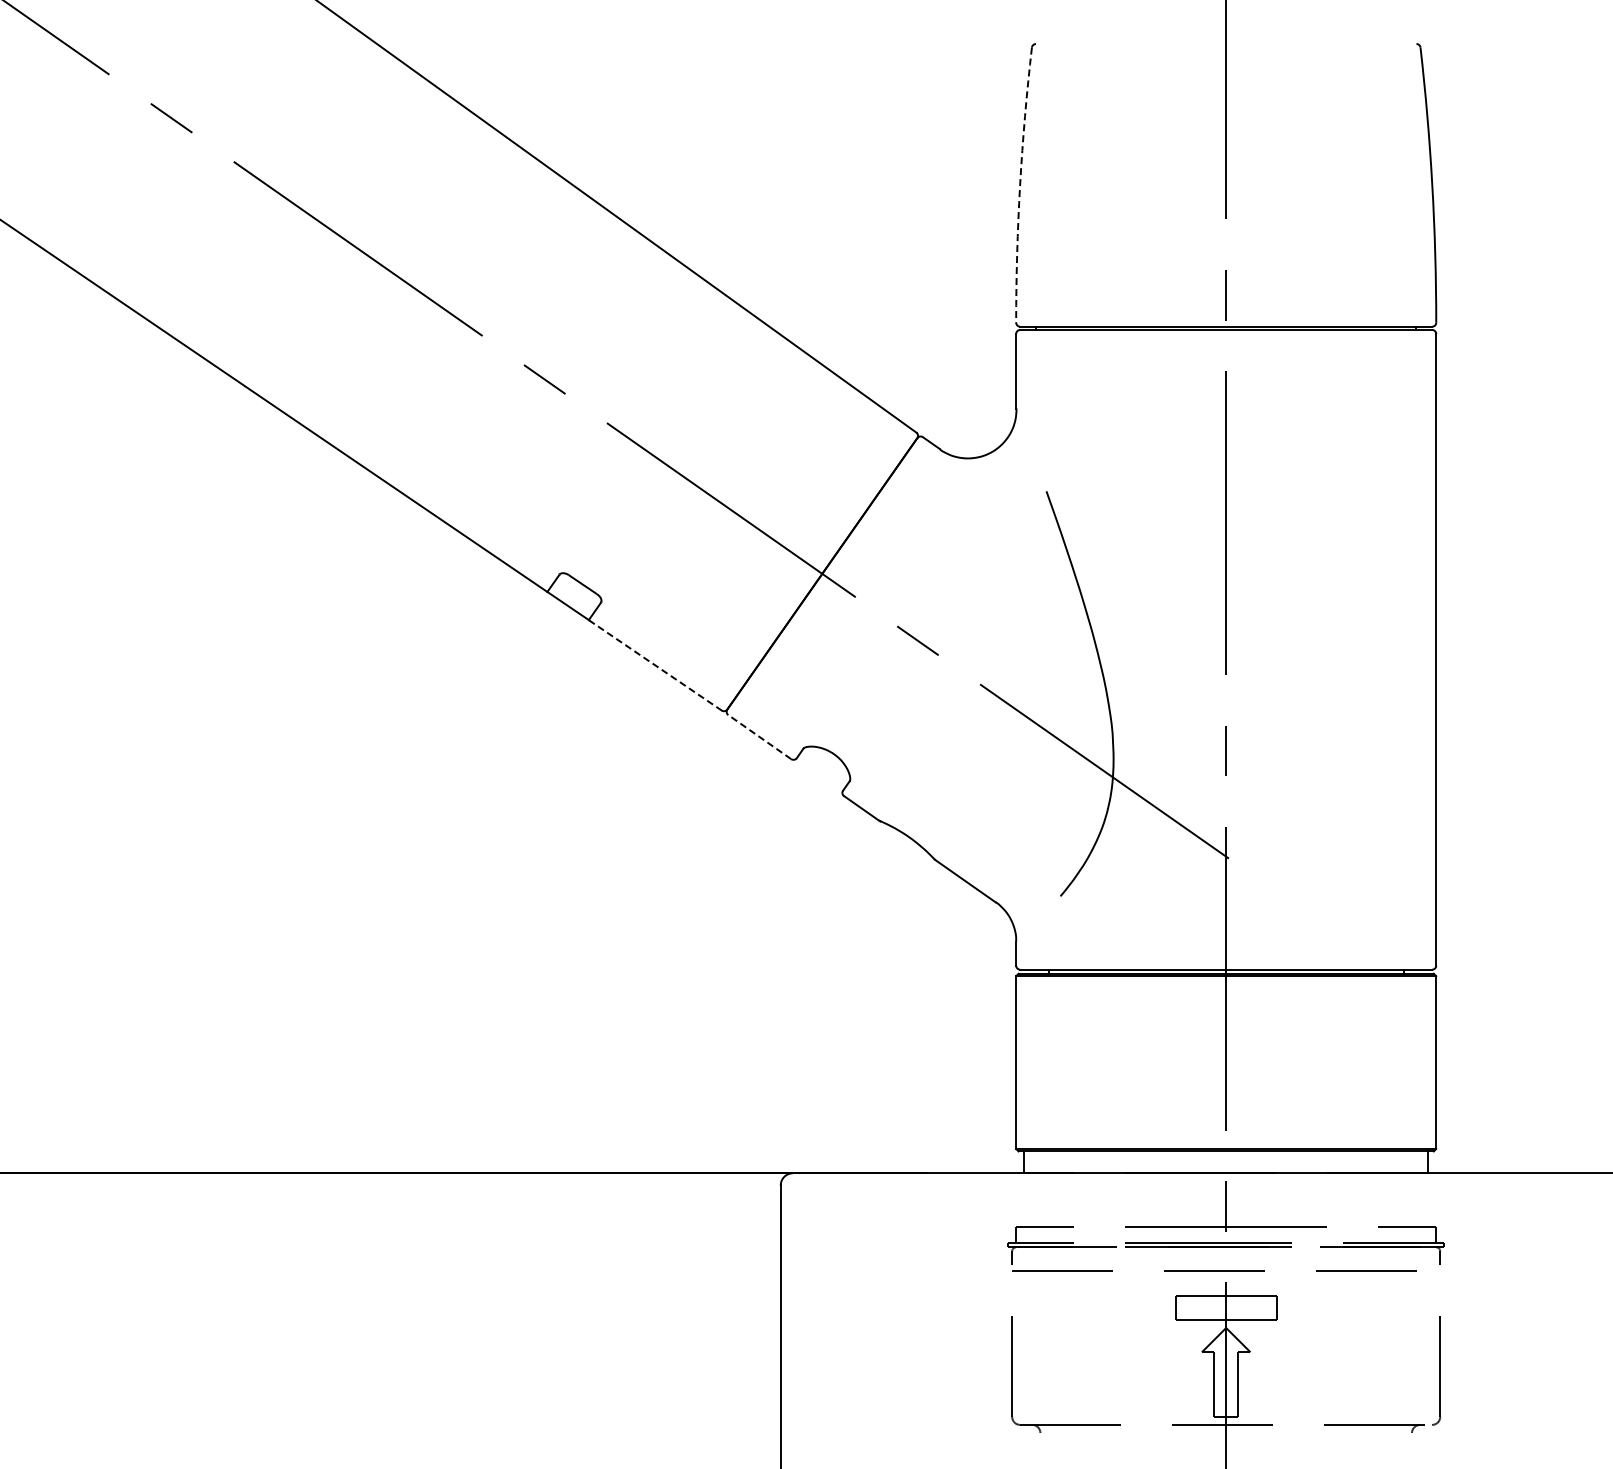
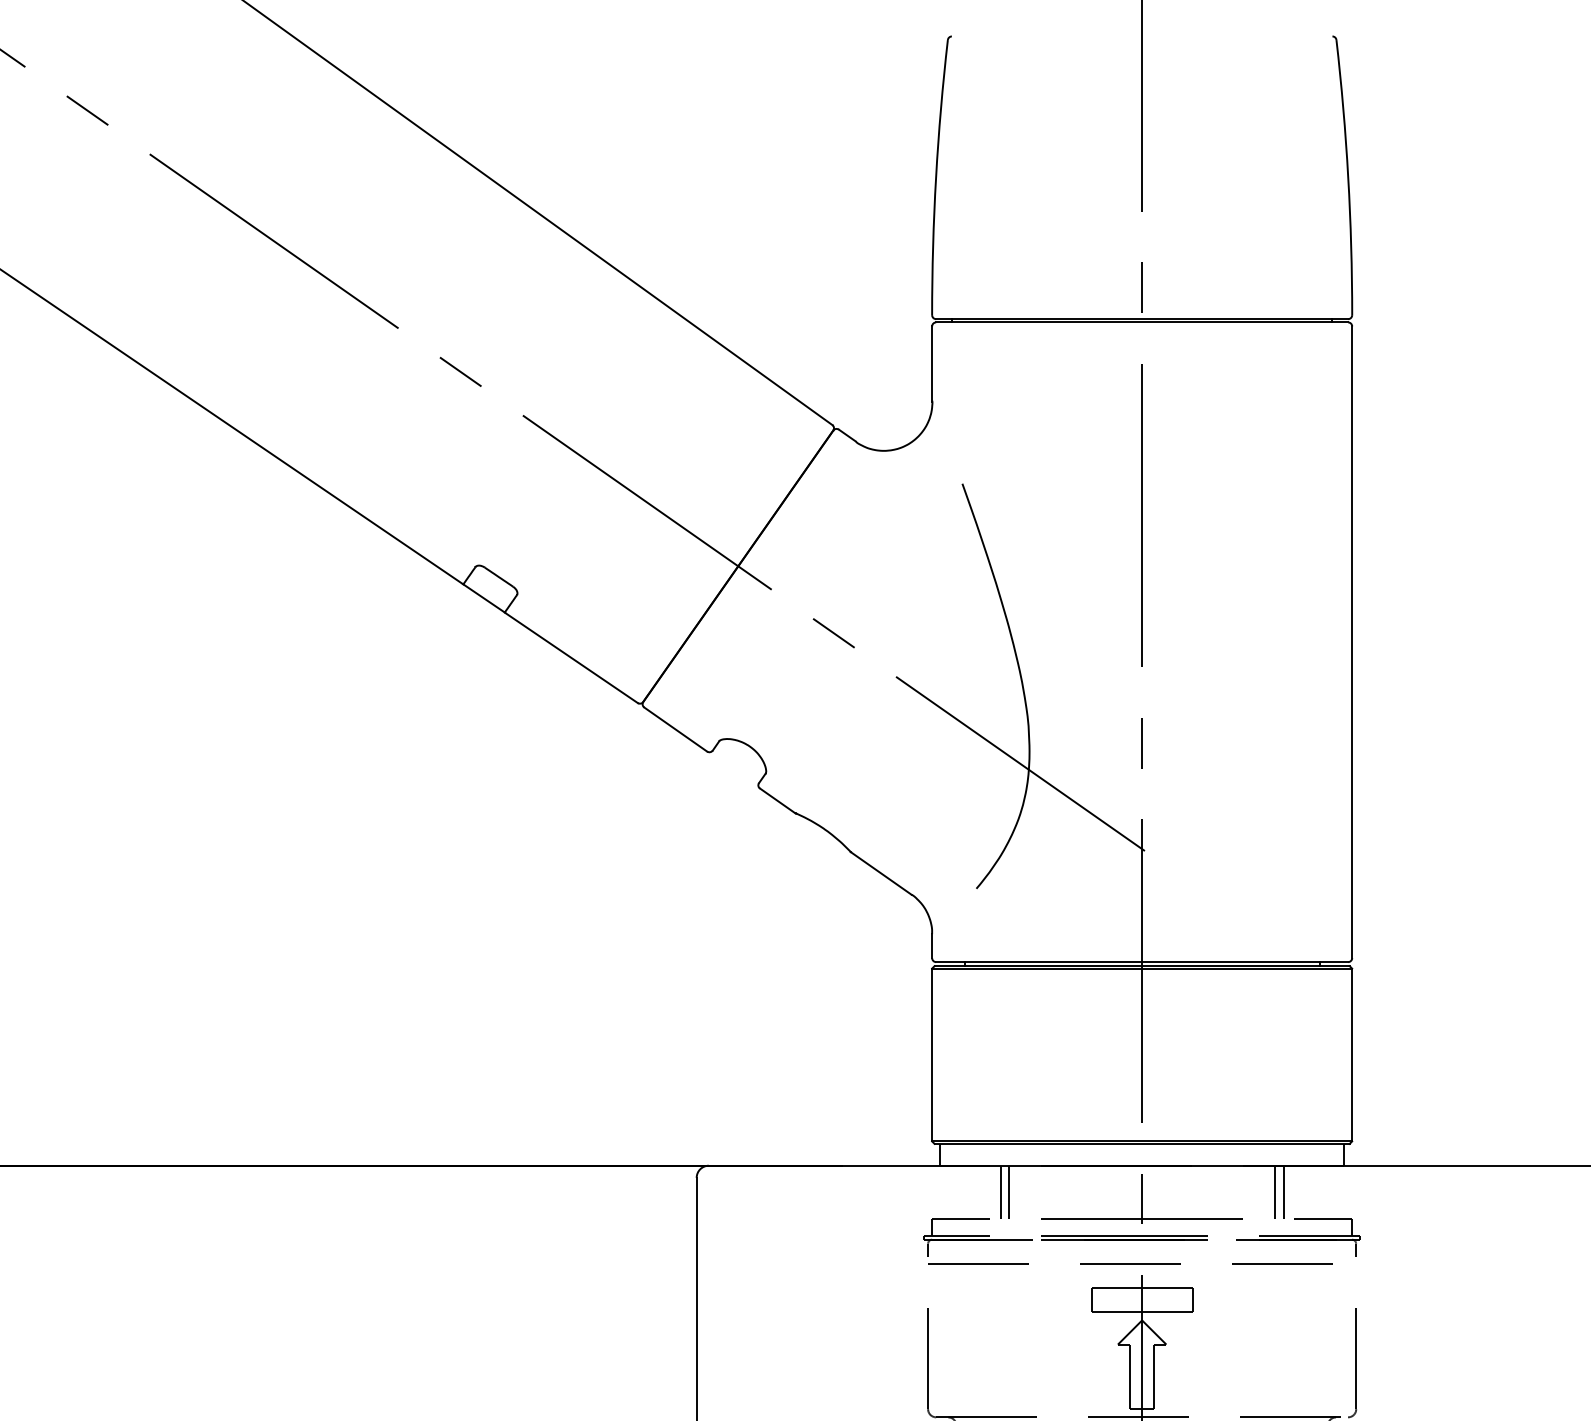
arc: (1020, 184) -> (936, 176), dashed -> solid
line: (655, 665) -> (571, 657), dashed -> solid
line: (759, 736) -> (675, 728), dashed -> solid
line: (1084, 1200) -> (1000, 1192), added
line: (1093, 1200) -> (1009, 1192), added
line: (1359, 1200) -> (1275, 1192), added
line: (1367, 1200) -> (1283, 1192), added

